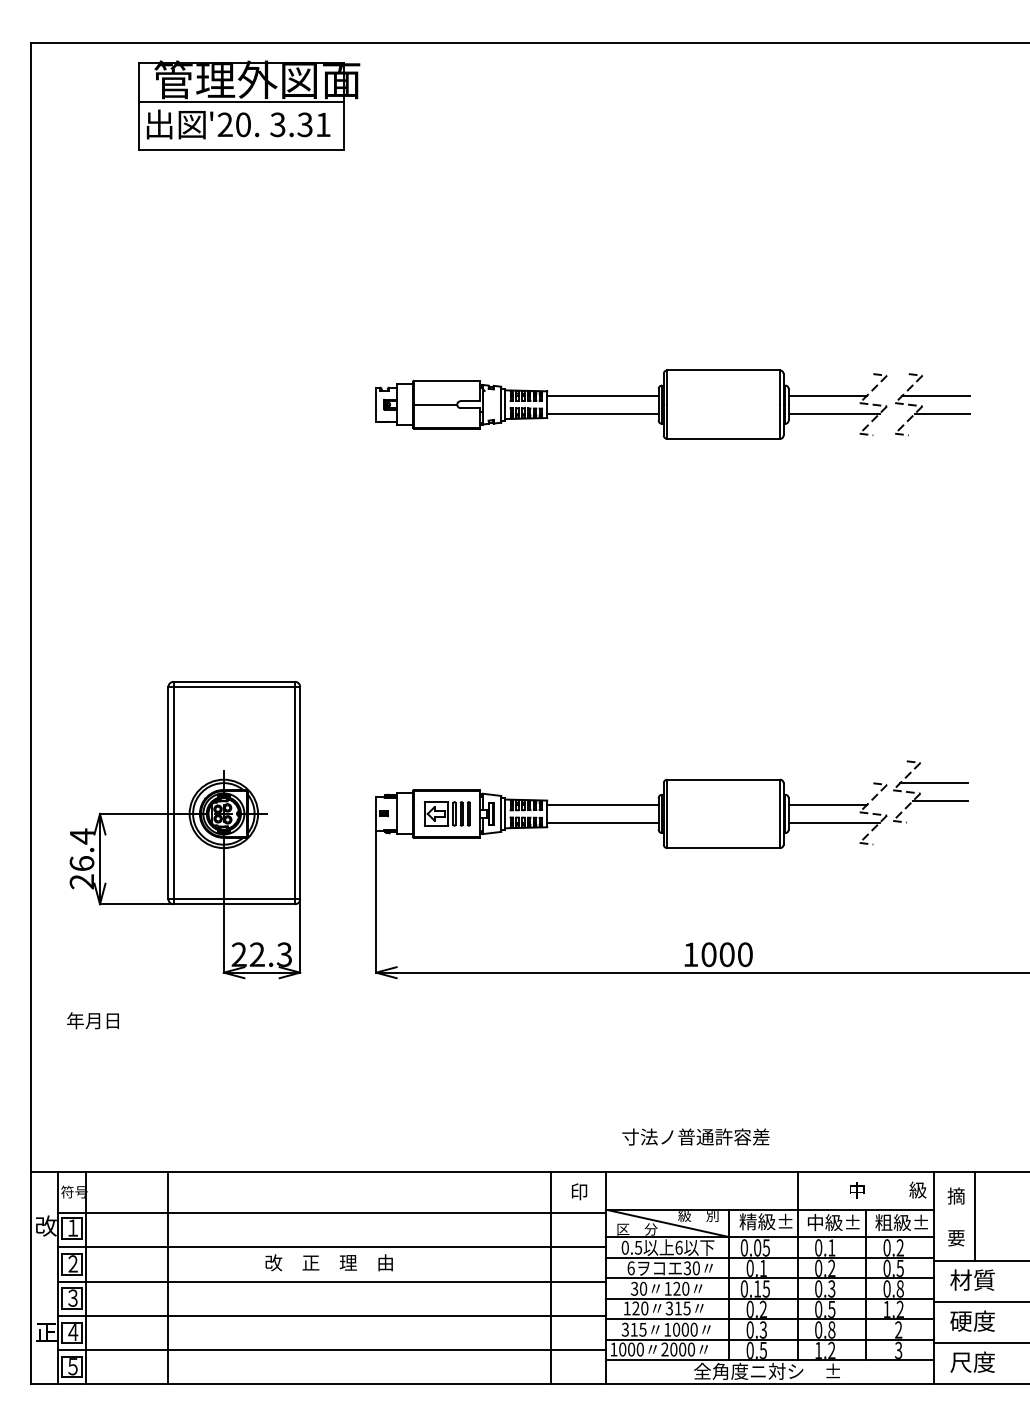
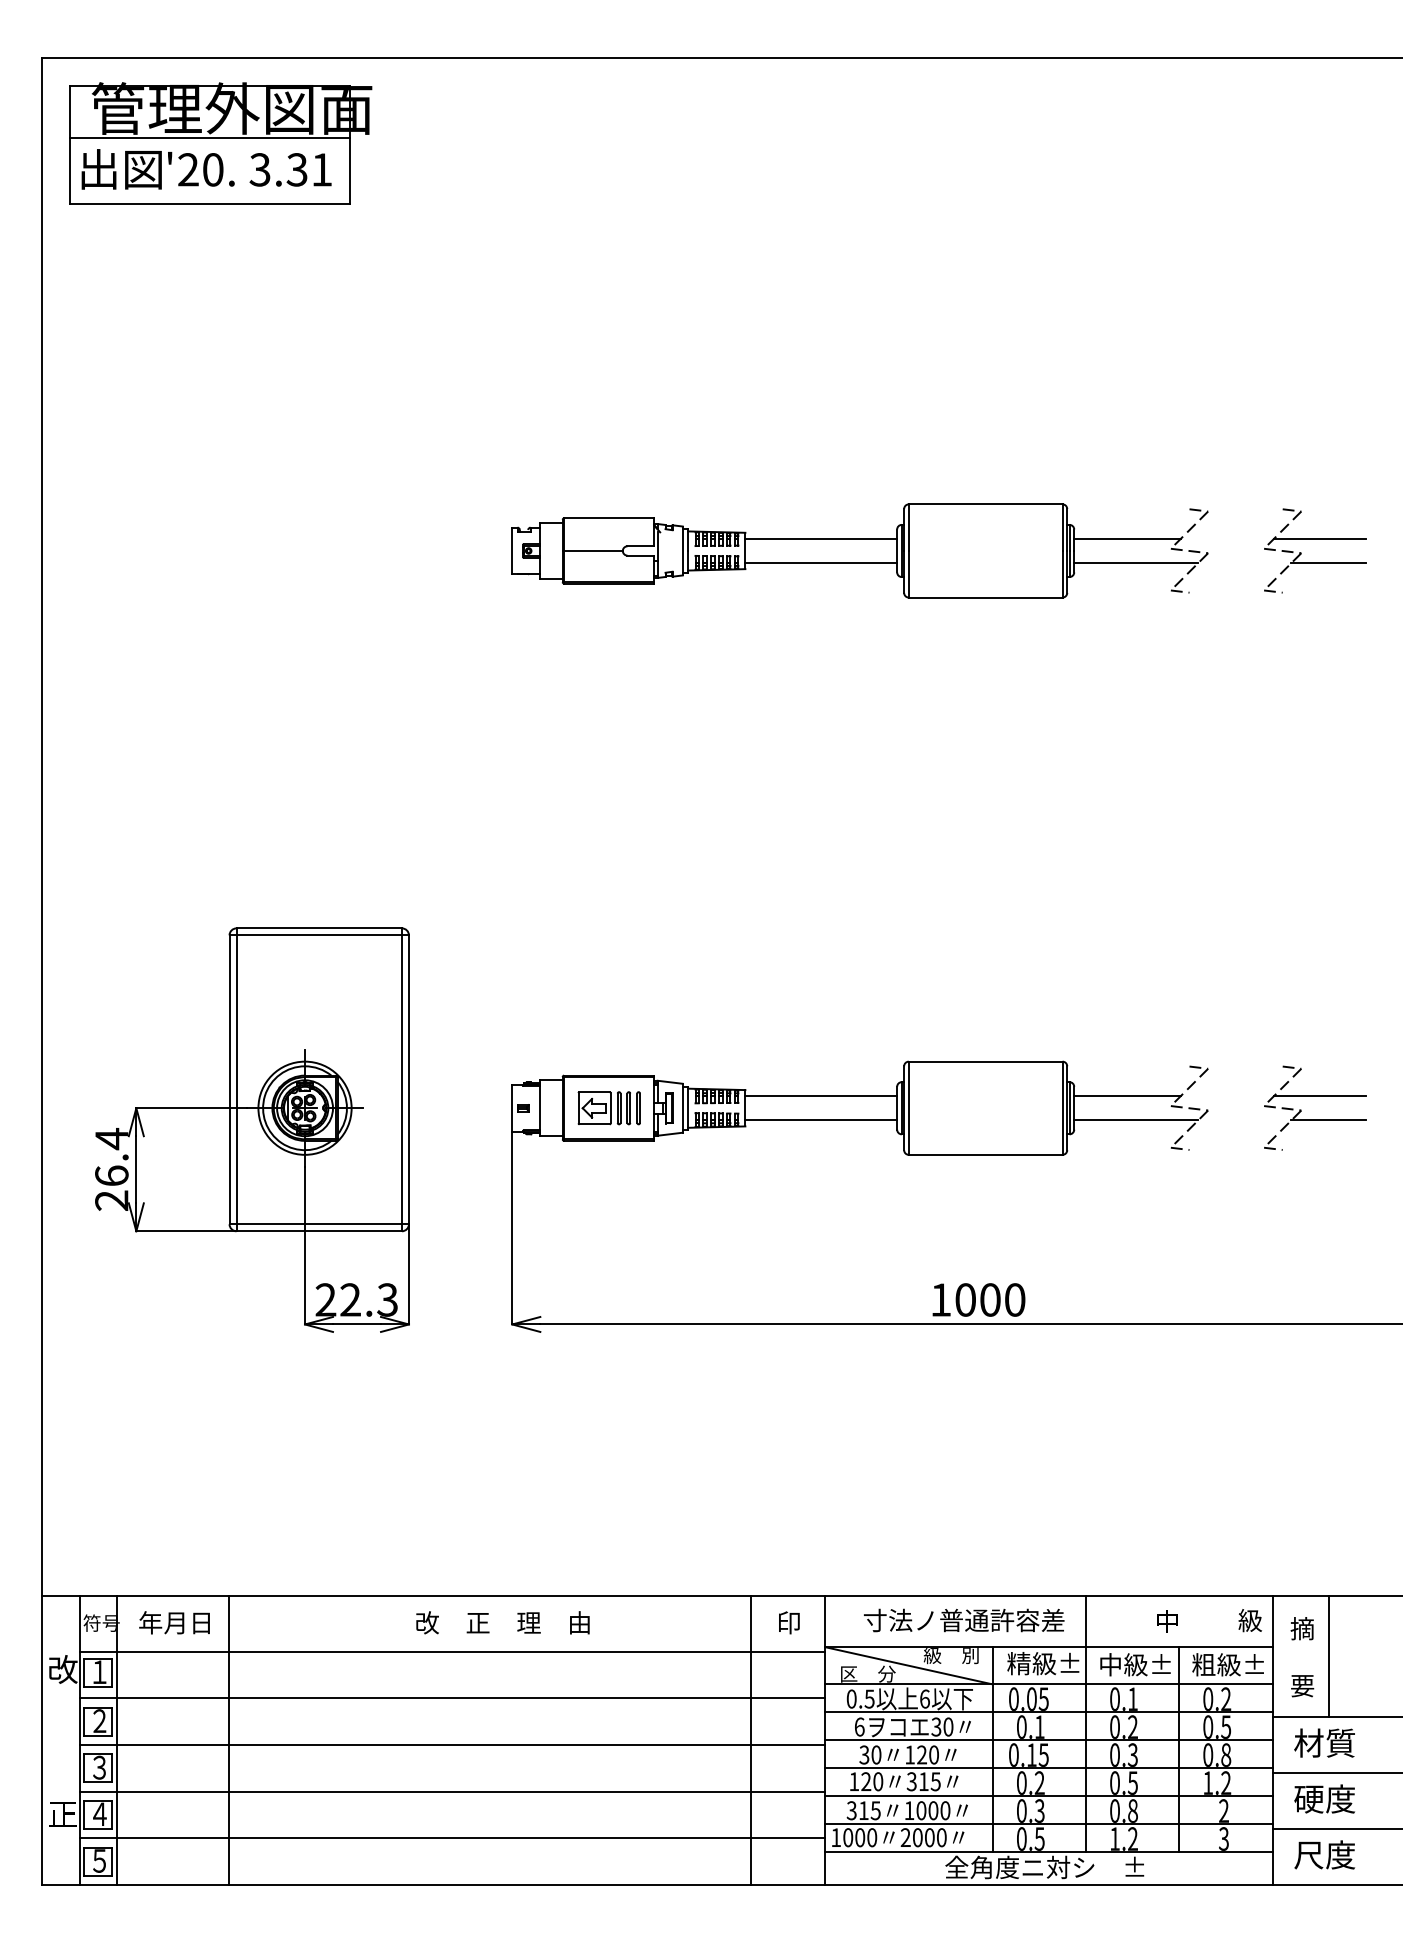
part: (249, 105) -> (221, 143), moved
part: (932, 396) -> (1314, 539), moved
part: (930, 783) -> (1314, 1096), moved
text: (92, 1020) -> (173, 1622), moved
text: (695, 1136) -> (963, 1619), moved
text: (328, 1262) -> (501, 1622), moved

